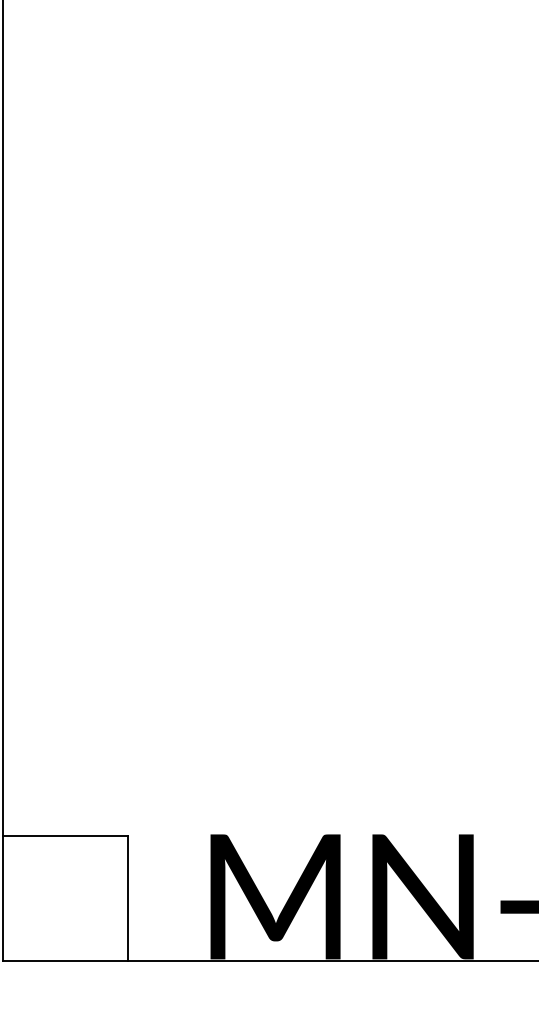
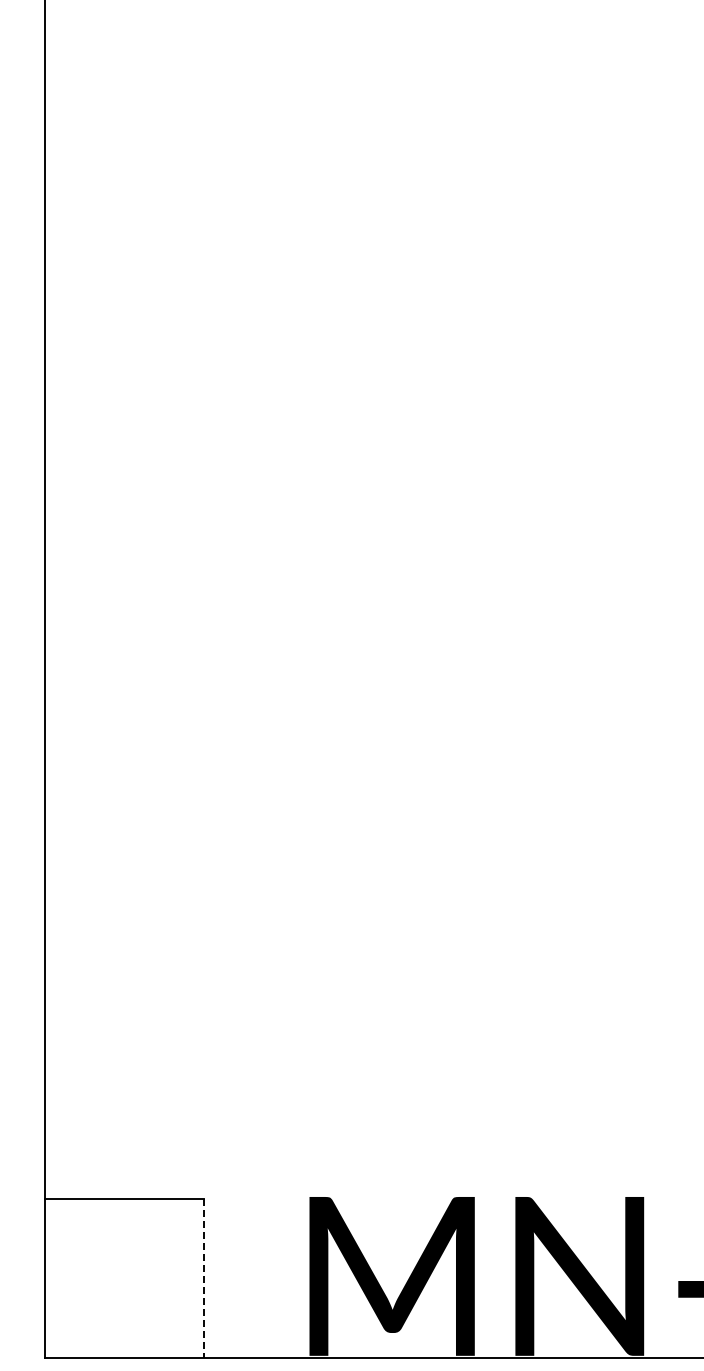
line: (127, 899) -> (203, 1279), solid -> dashed

